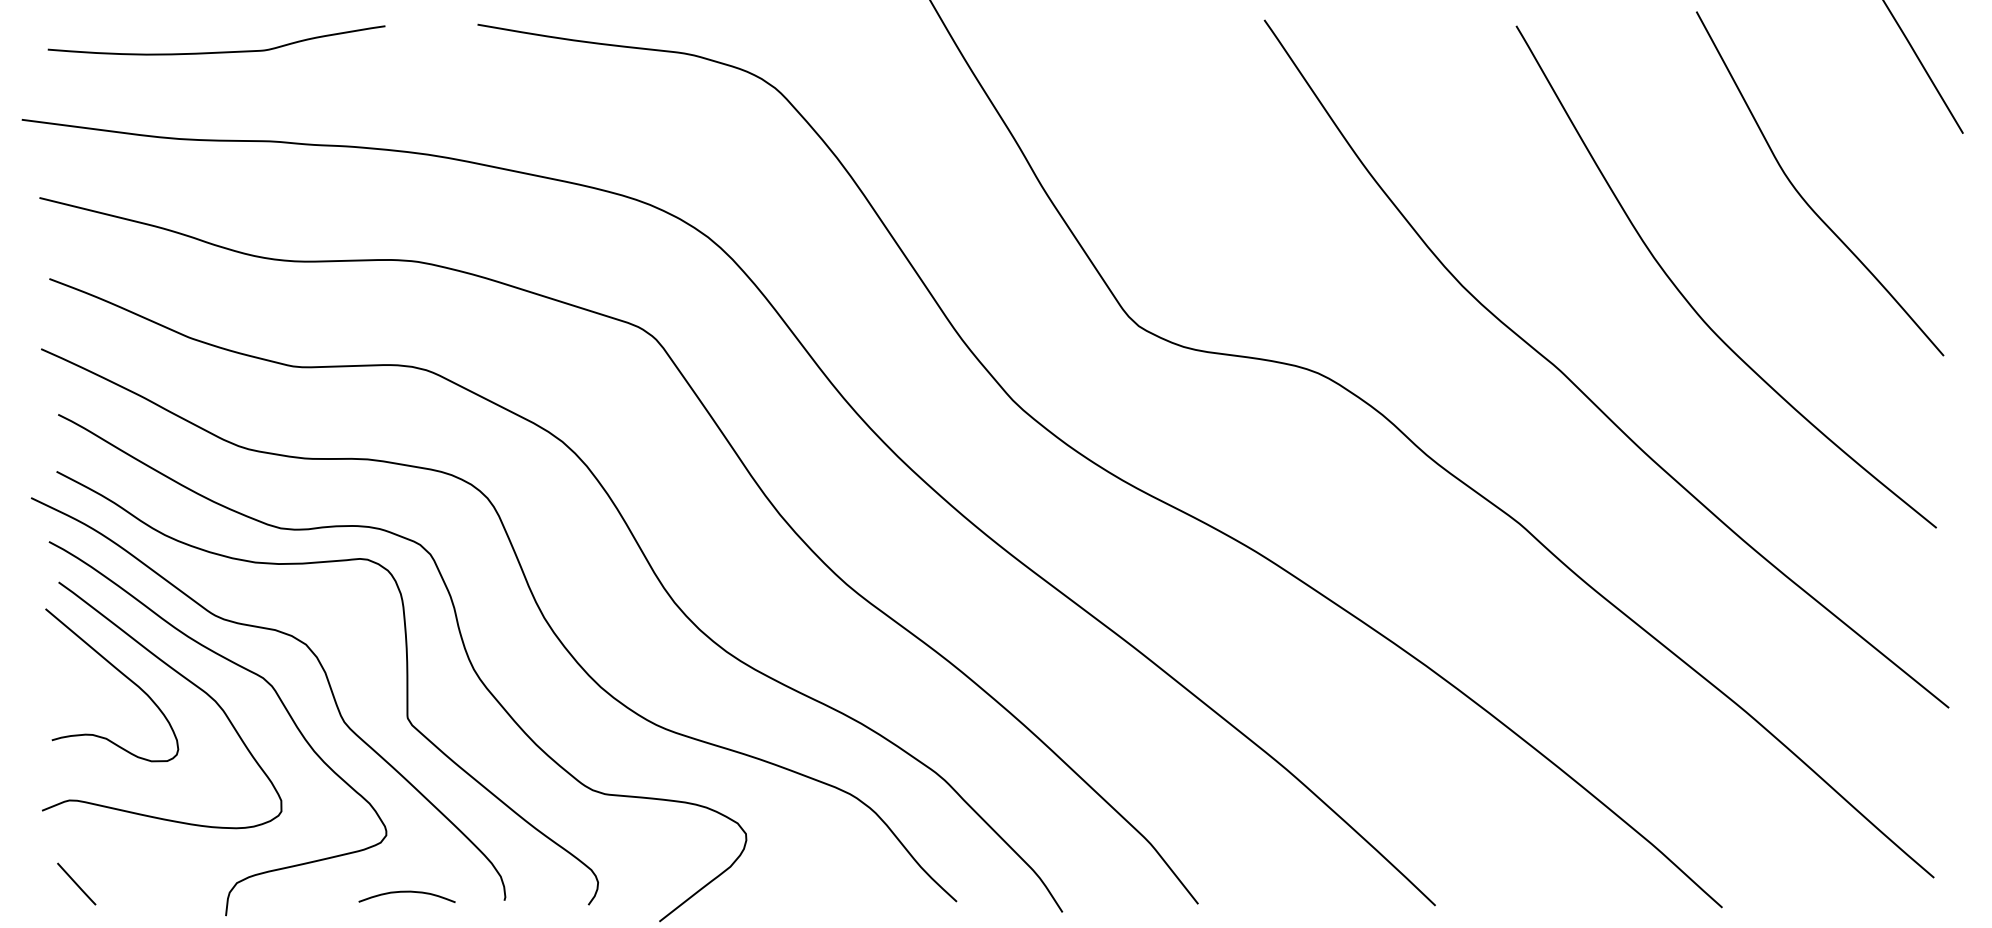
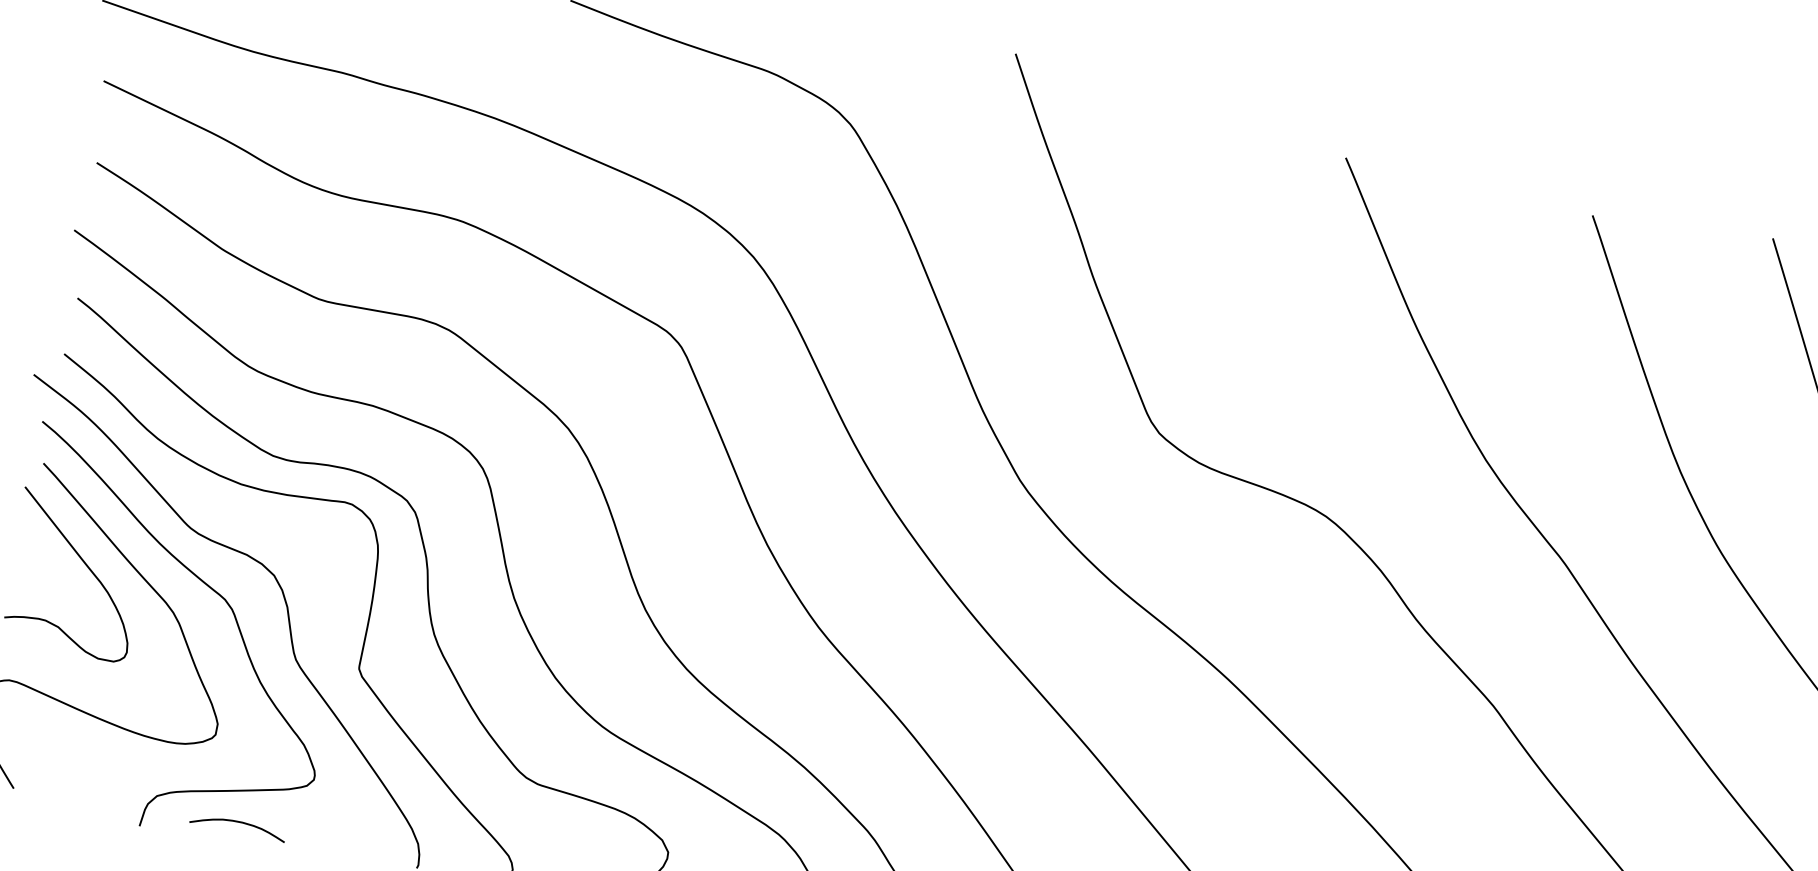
curve: (406, 892) -> (238, 822), moved

